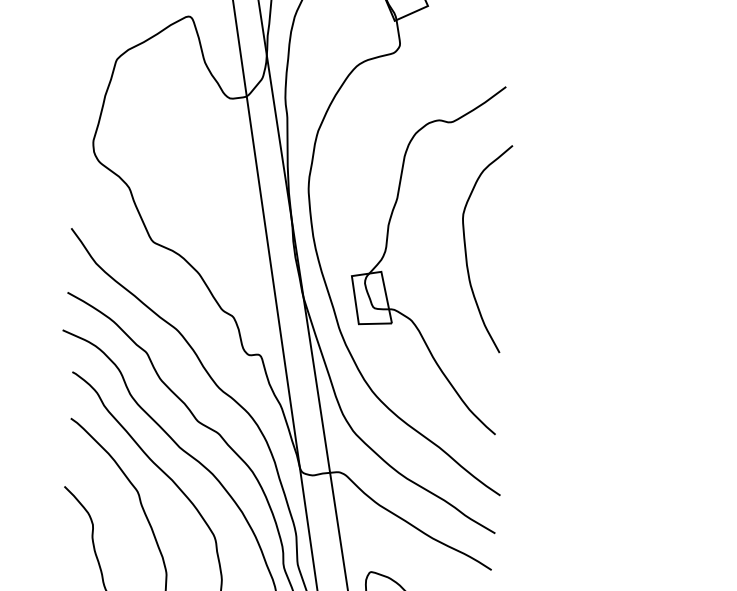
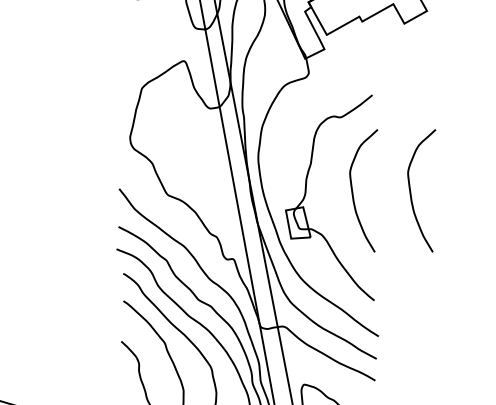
curve: (565, 252) -> (411, 191), added

